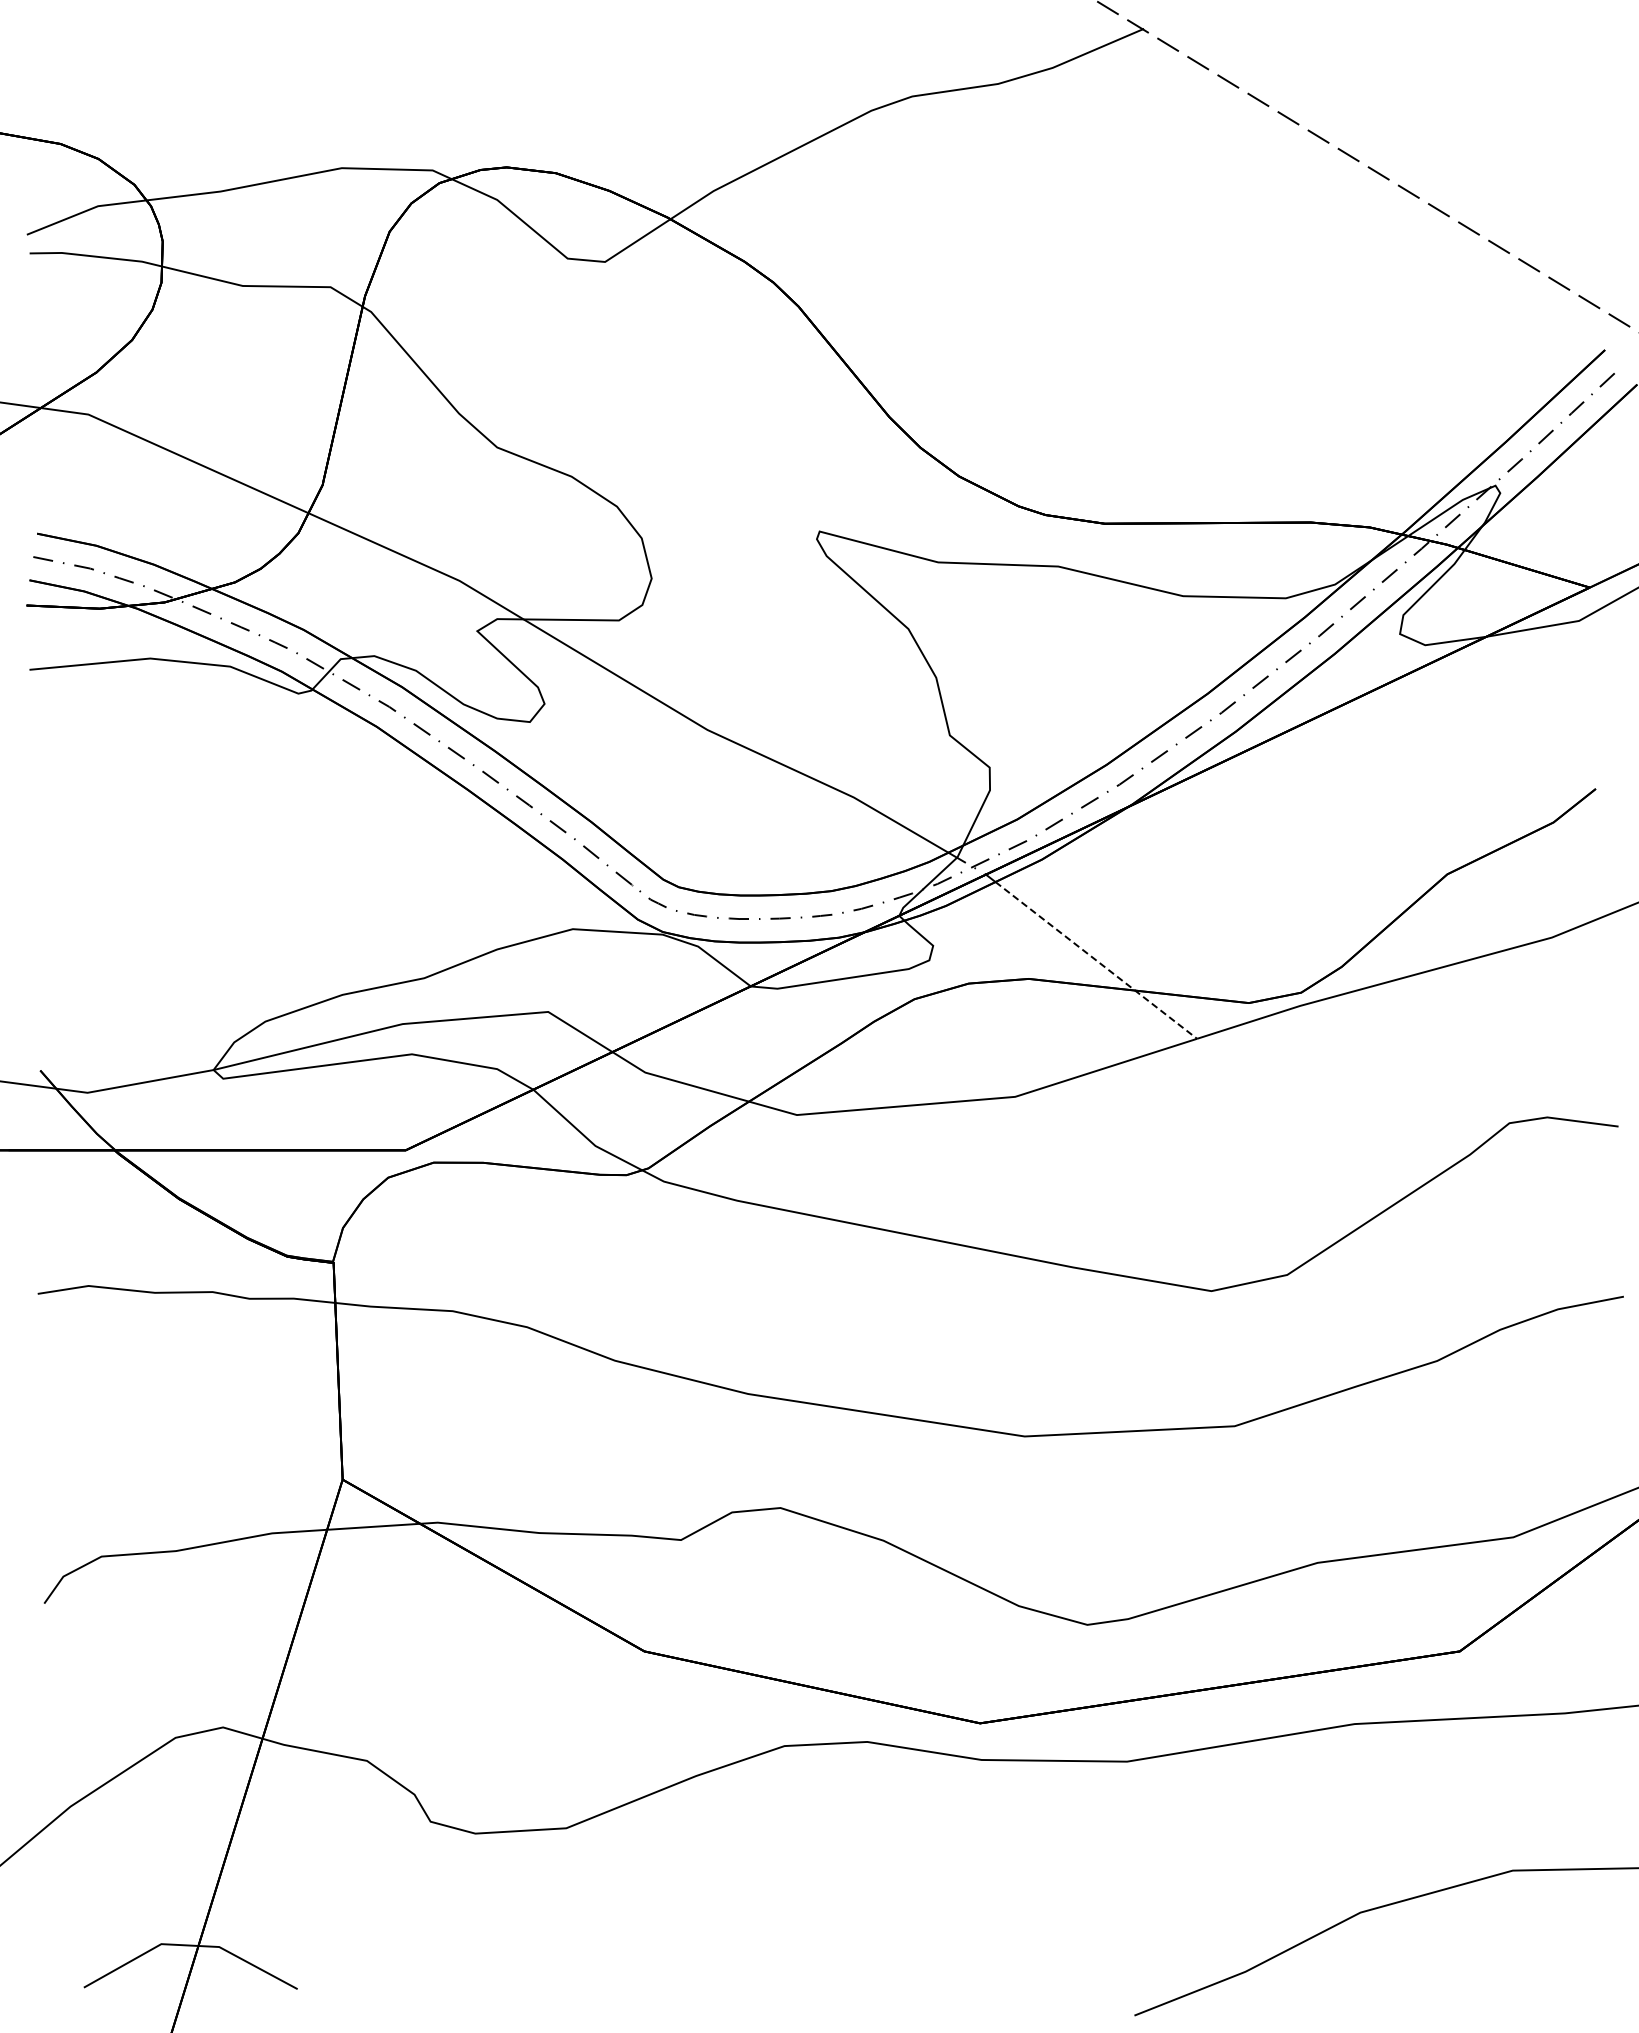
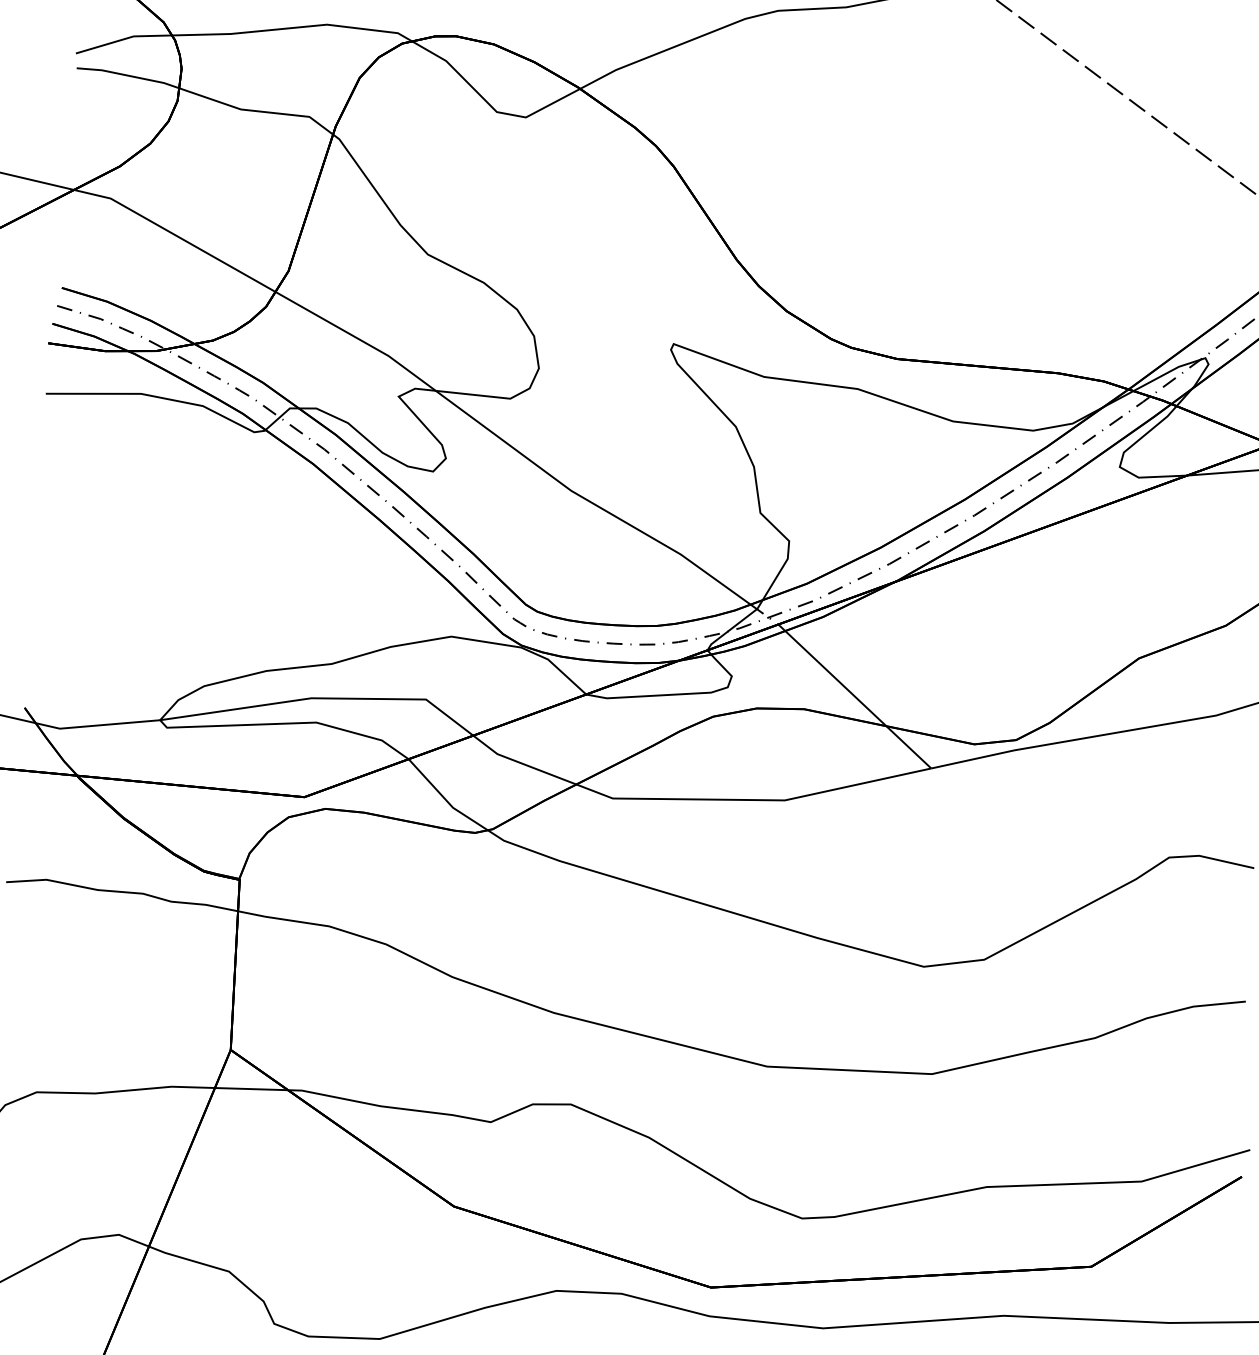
line: (1096, 960) -> (858, 699), dashed -> solid

